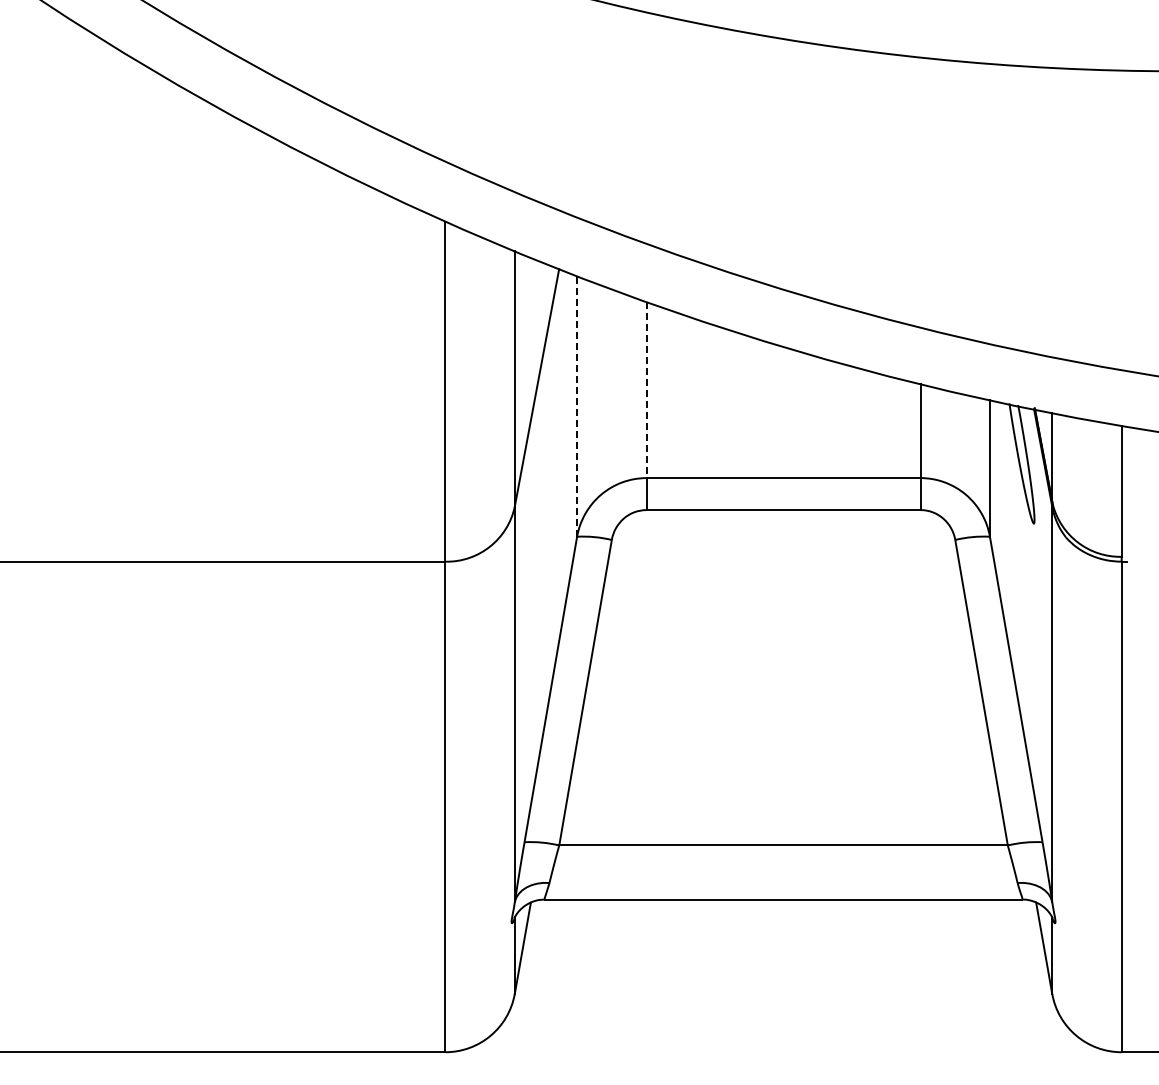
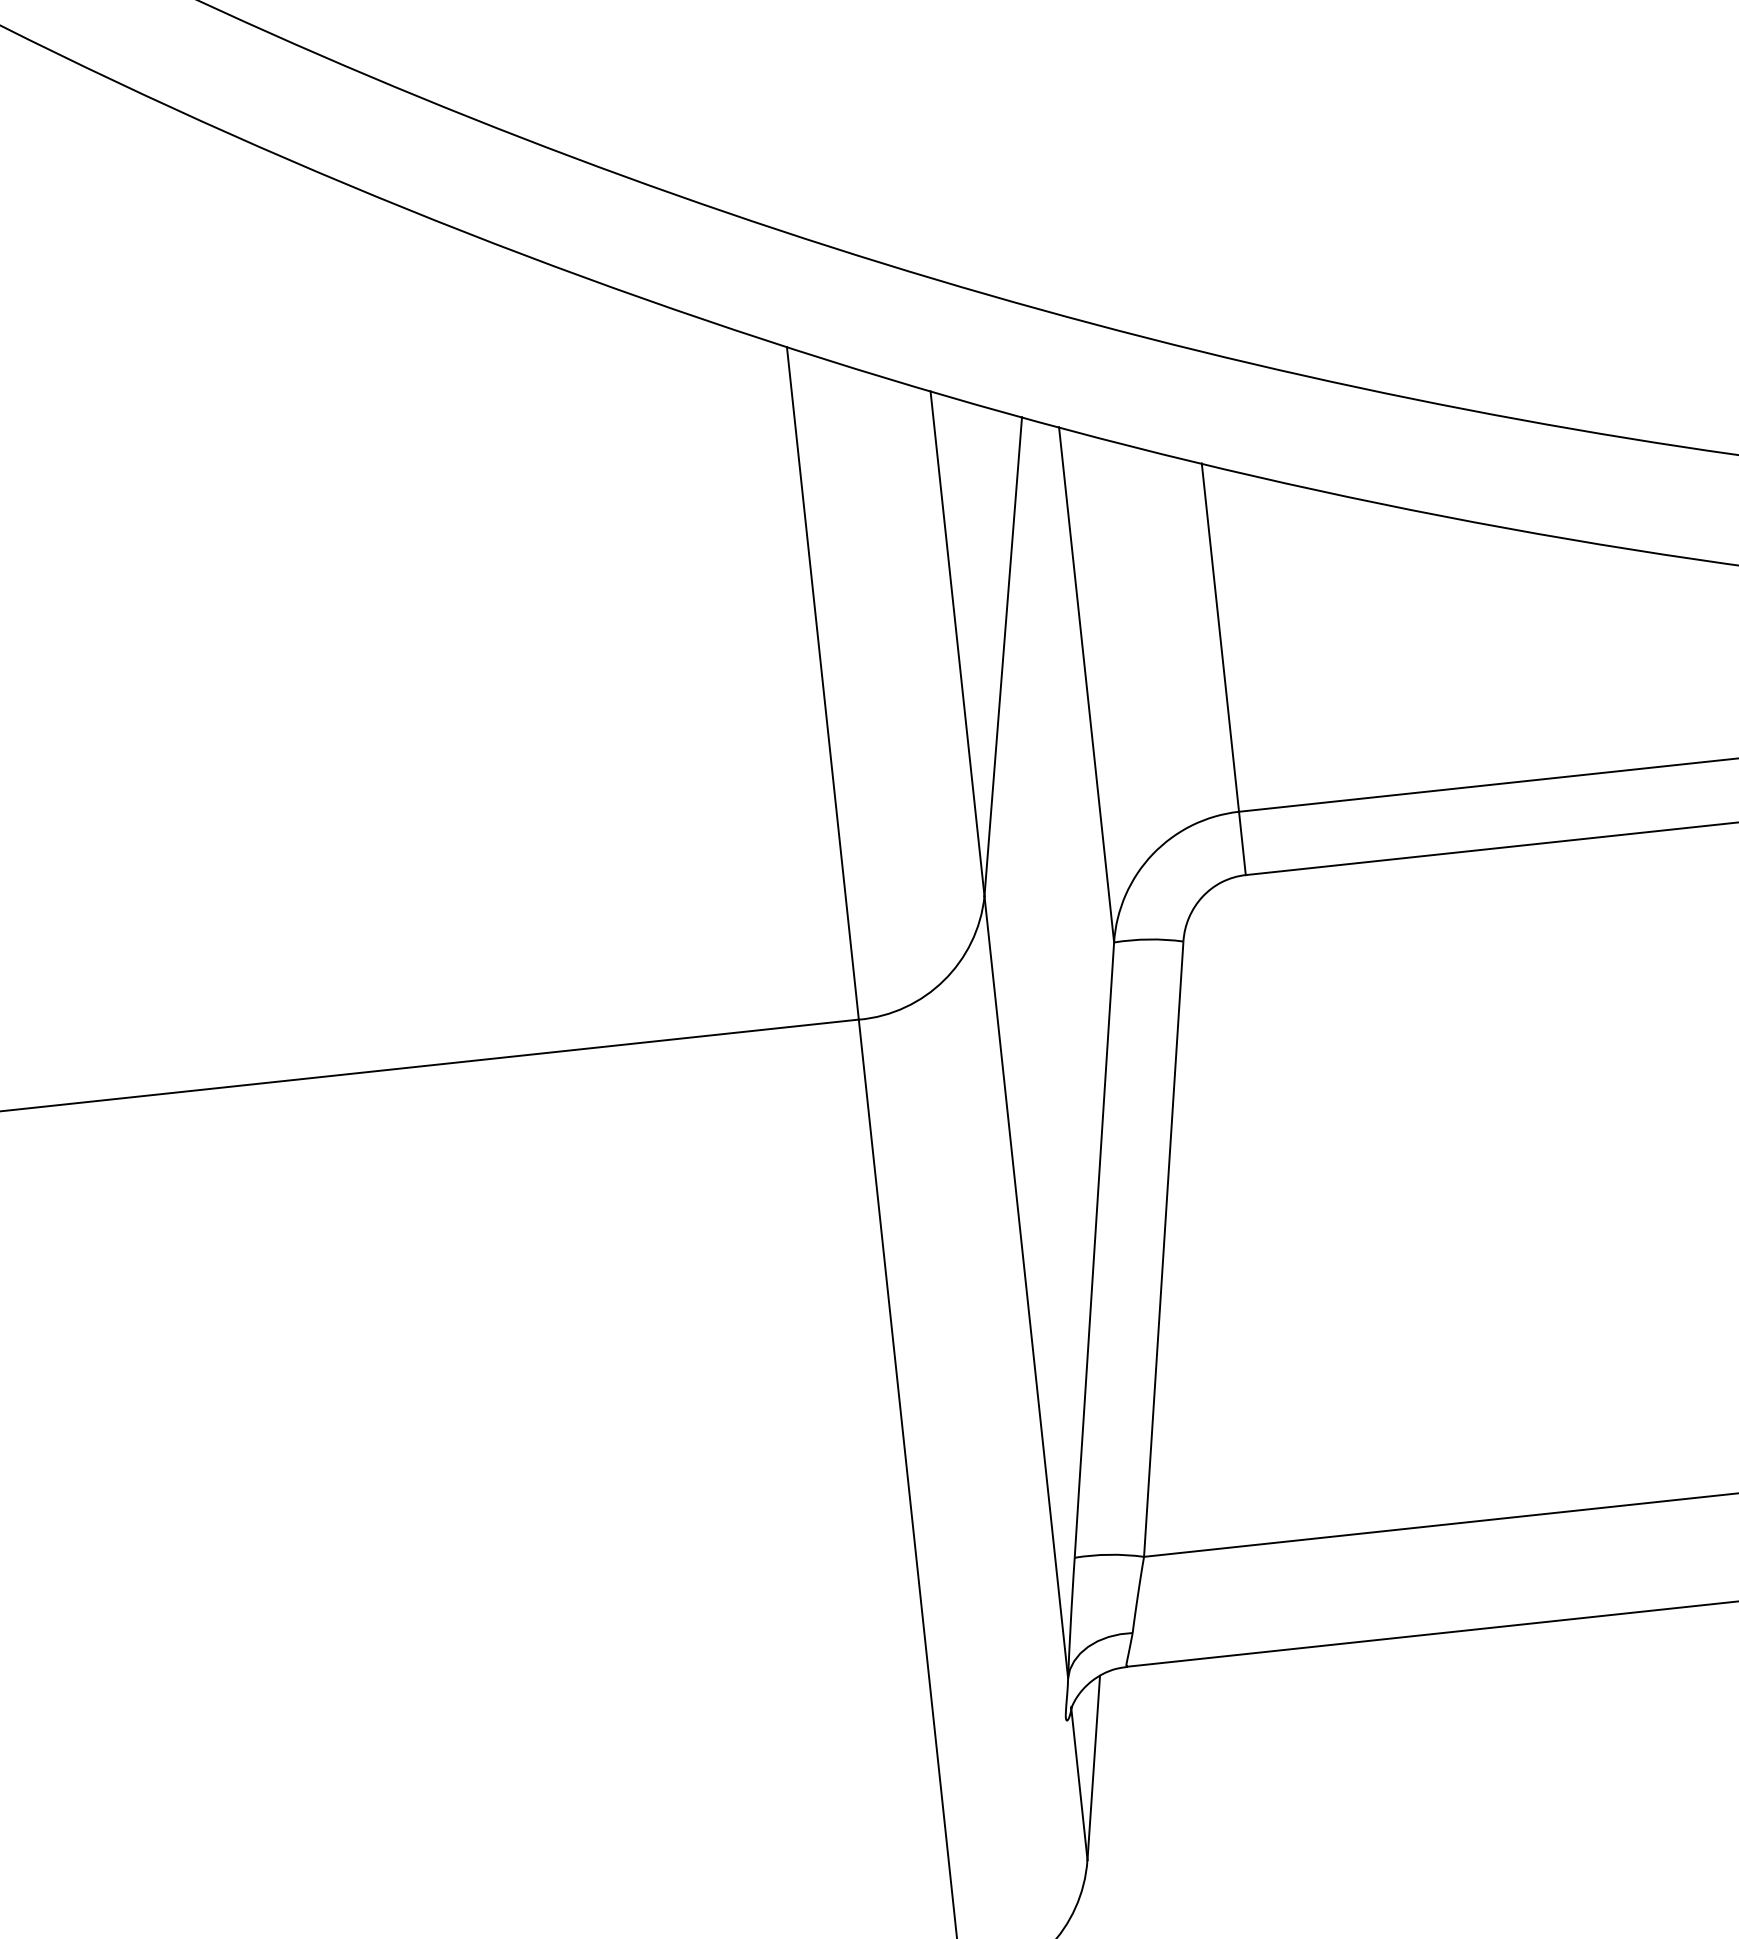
line: (646, 390) -> (1220, 638), dashed -> solid
line: (577, 405) -> (1087, 682), dashed -> solid

